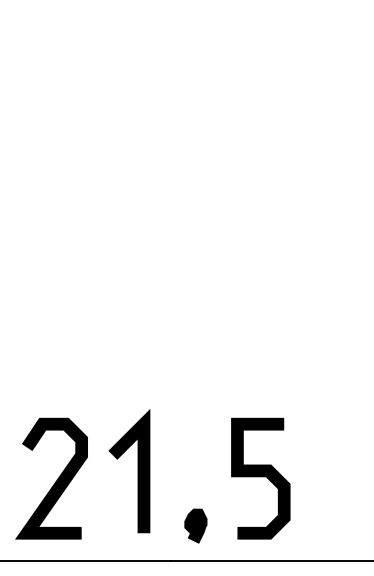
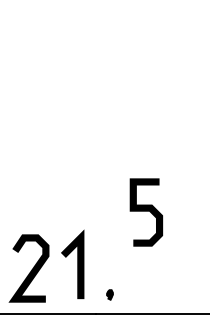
curve: (260, 476) -> (146, 211), moved
part: (195, 524) -> (109, 294), size x0.6

